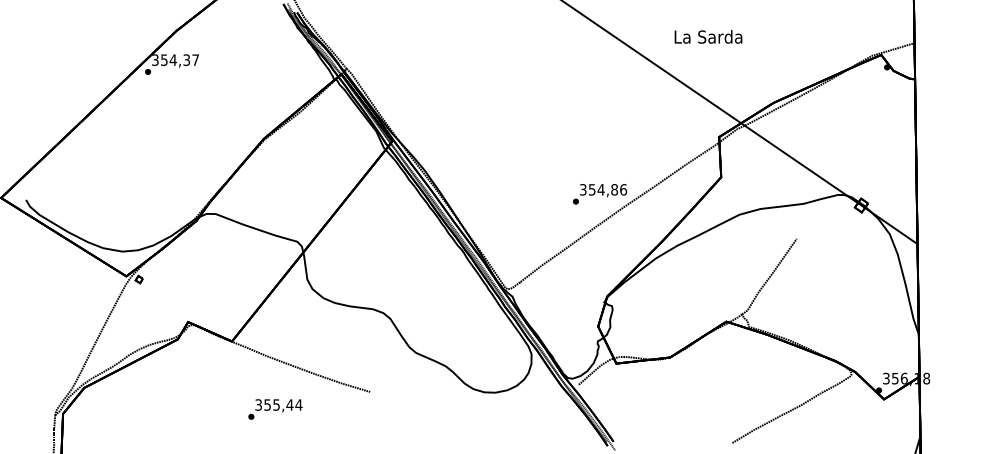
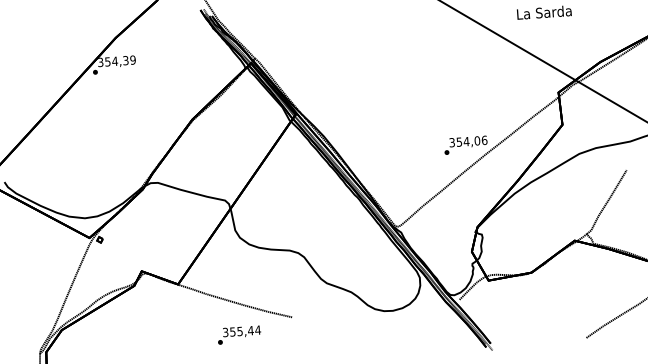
text: (195, 59) -> (132, 59), 354,37 -> 354,39
text: (614, 189) -> (477, 140), 354,86 -> 354,06
text: (275, 409) -> (239, 335), moved

